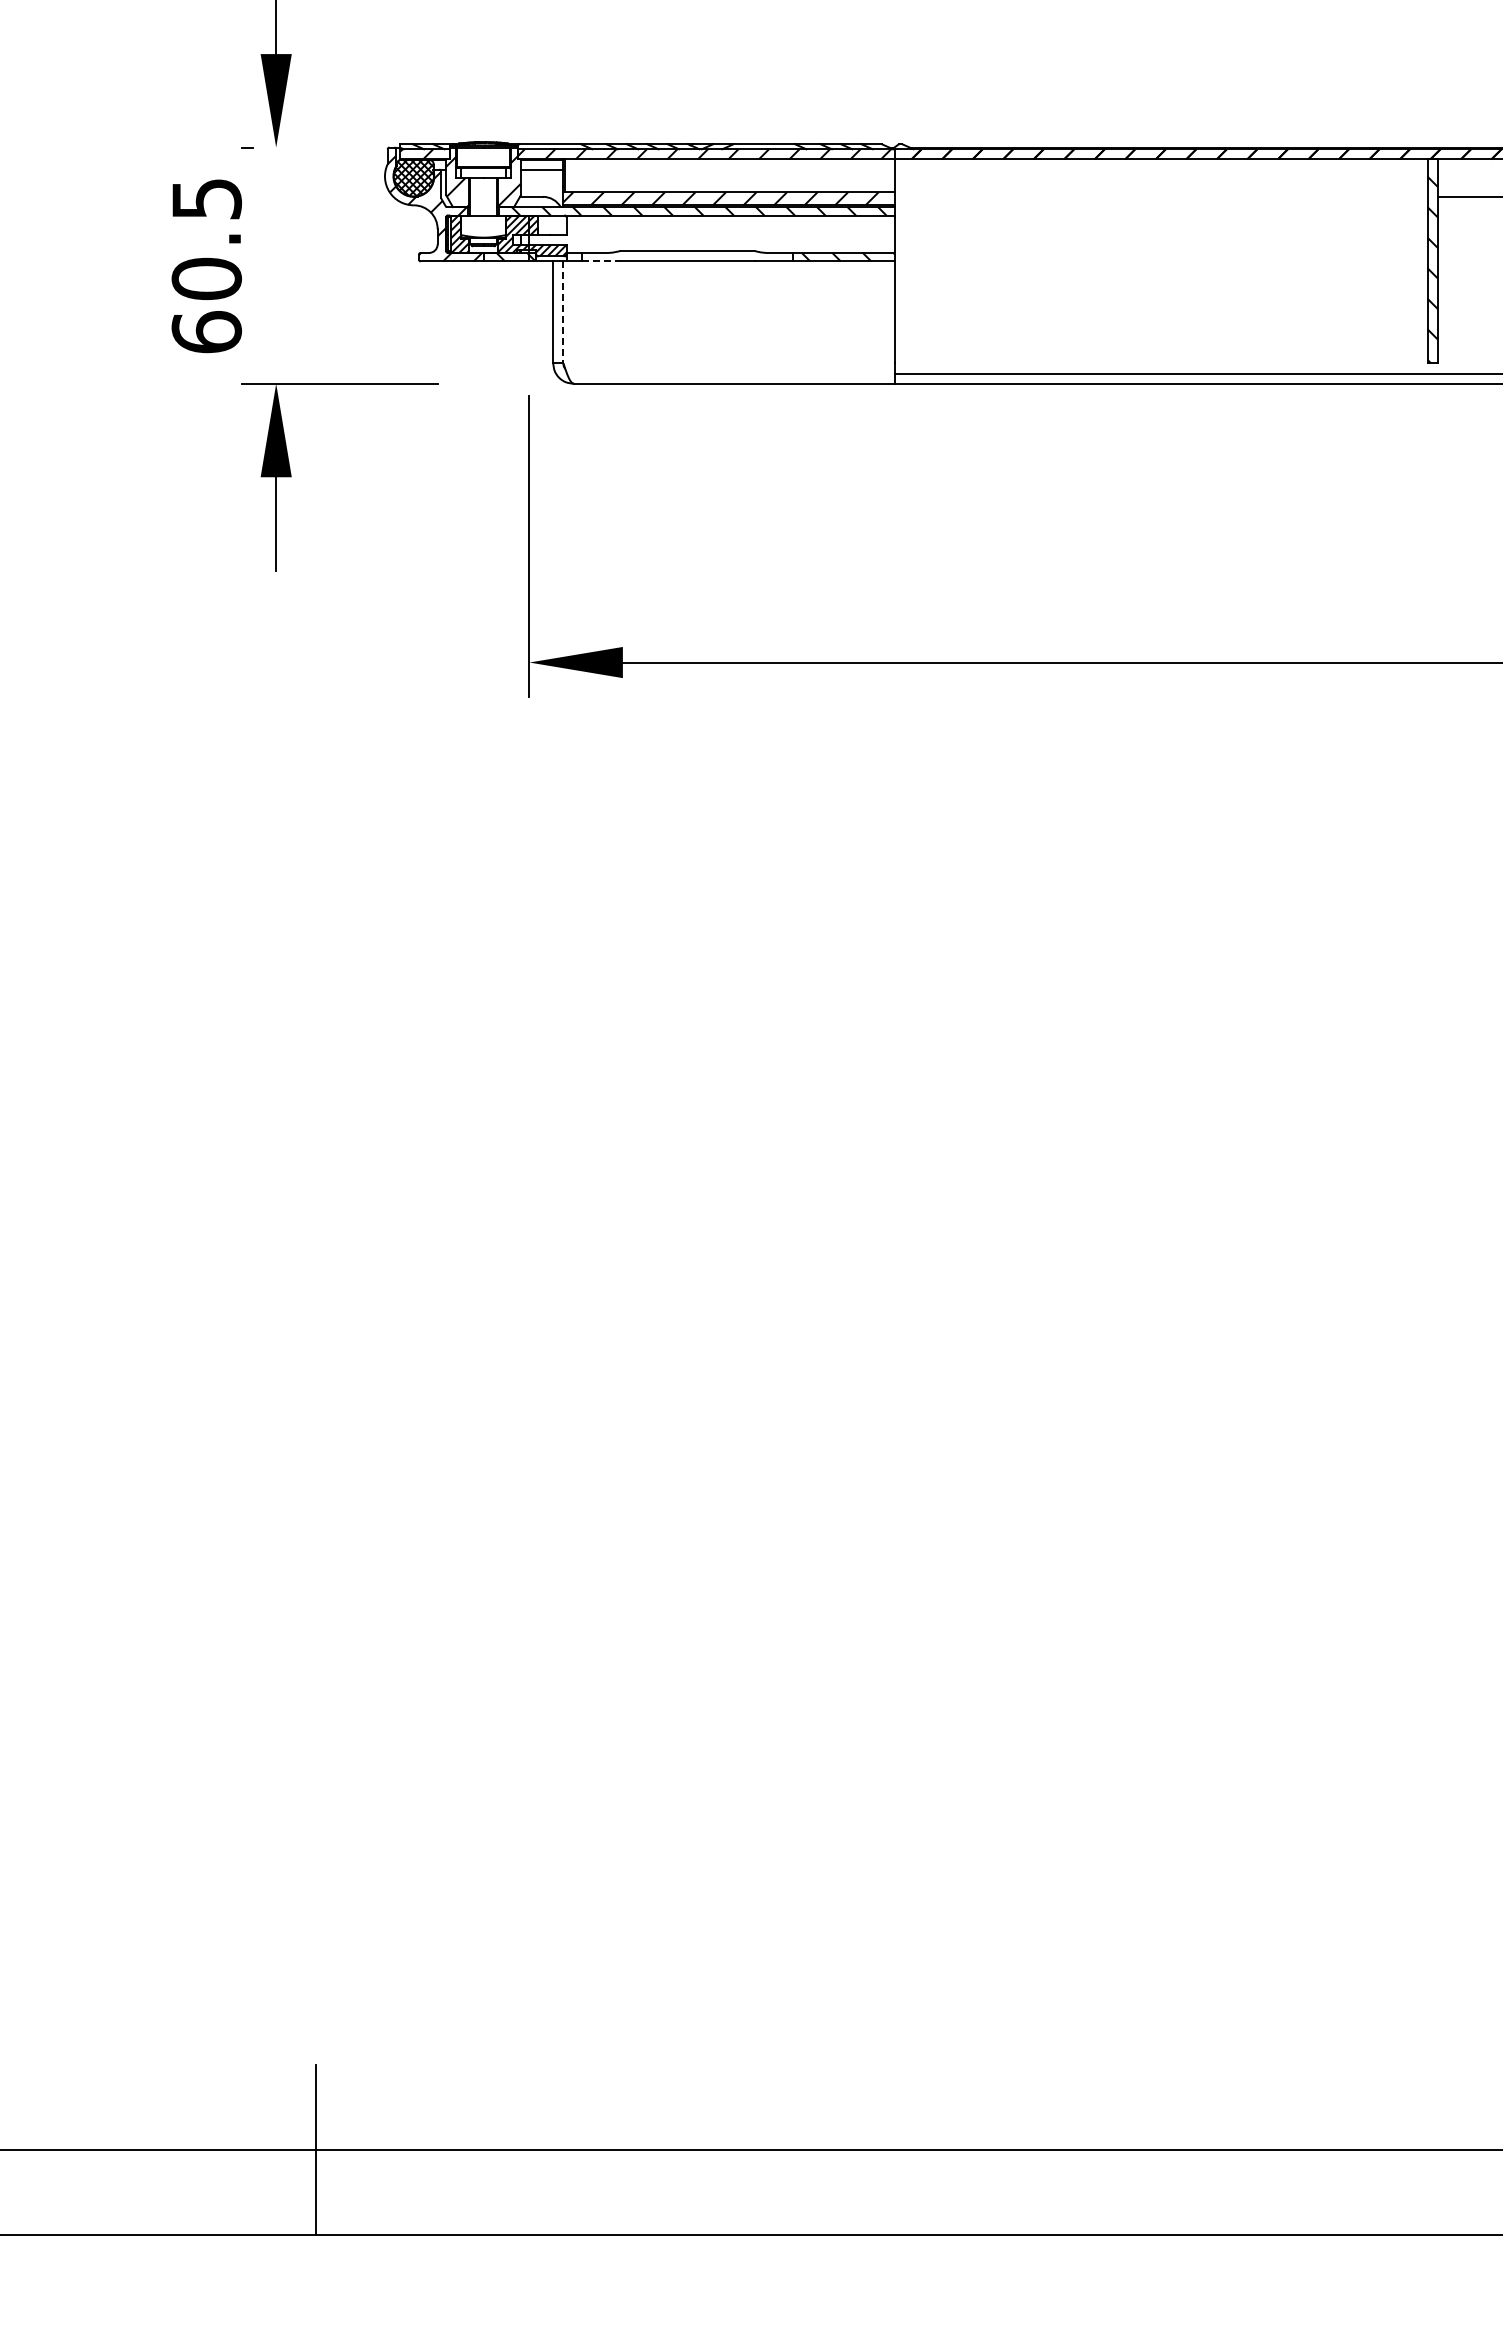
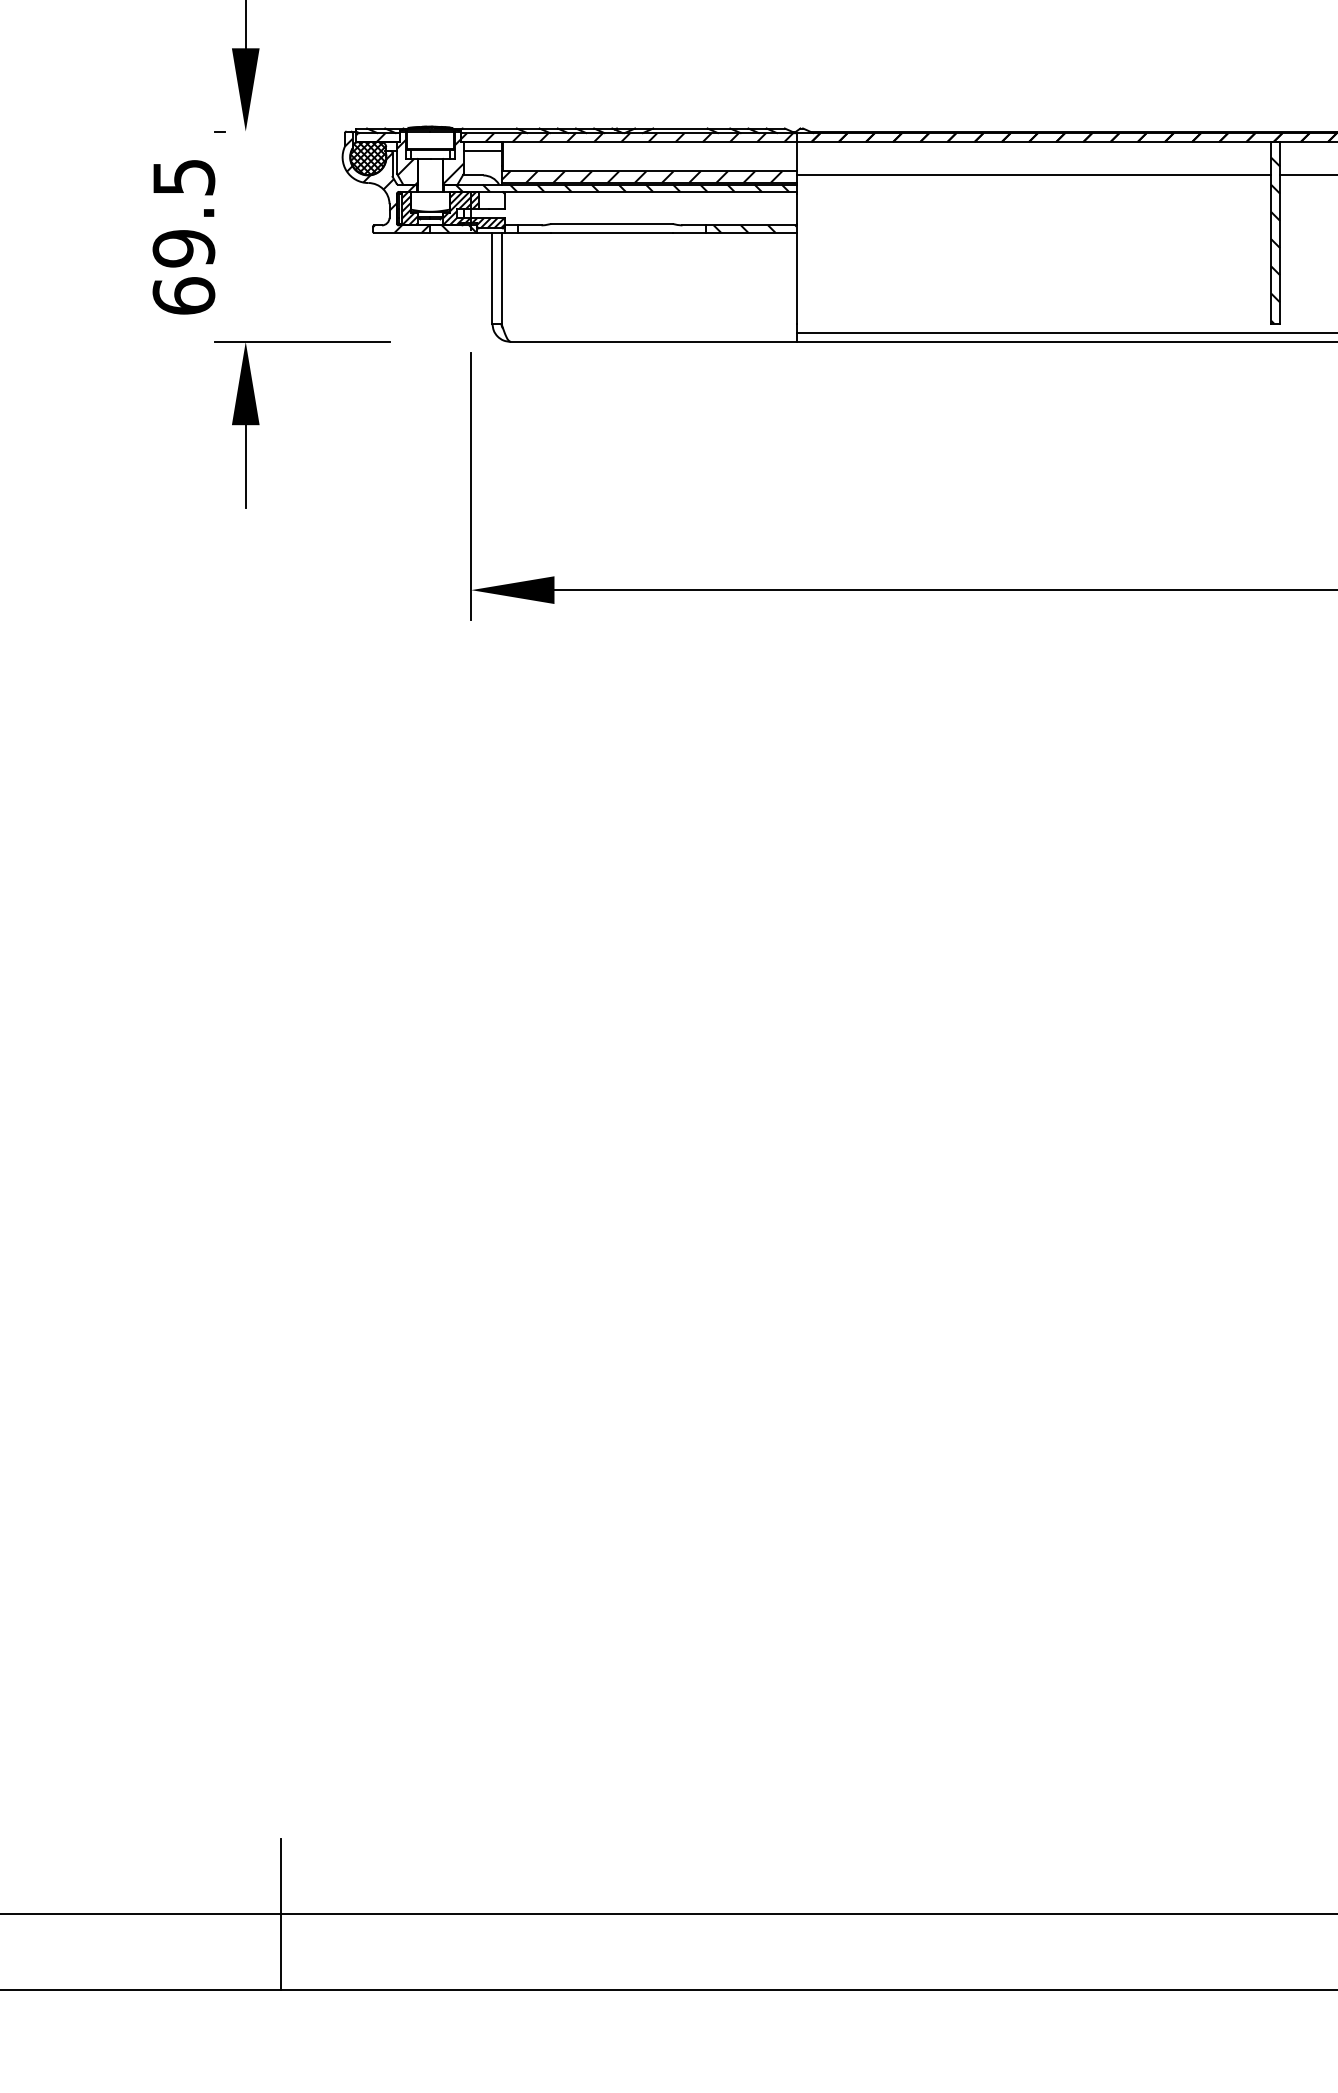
line: (1160, 196) -> (1033, 175), added
line: (600, 261) -> (534, 233), dashed -> solid
text: (206, 278) -> (183, 248), 60.5 -> 69.5
line: (563, 312) -> (501, 278), dashed -> solid

